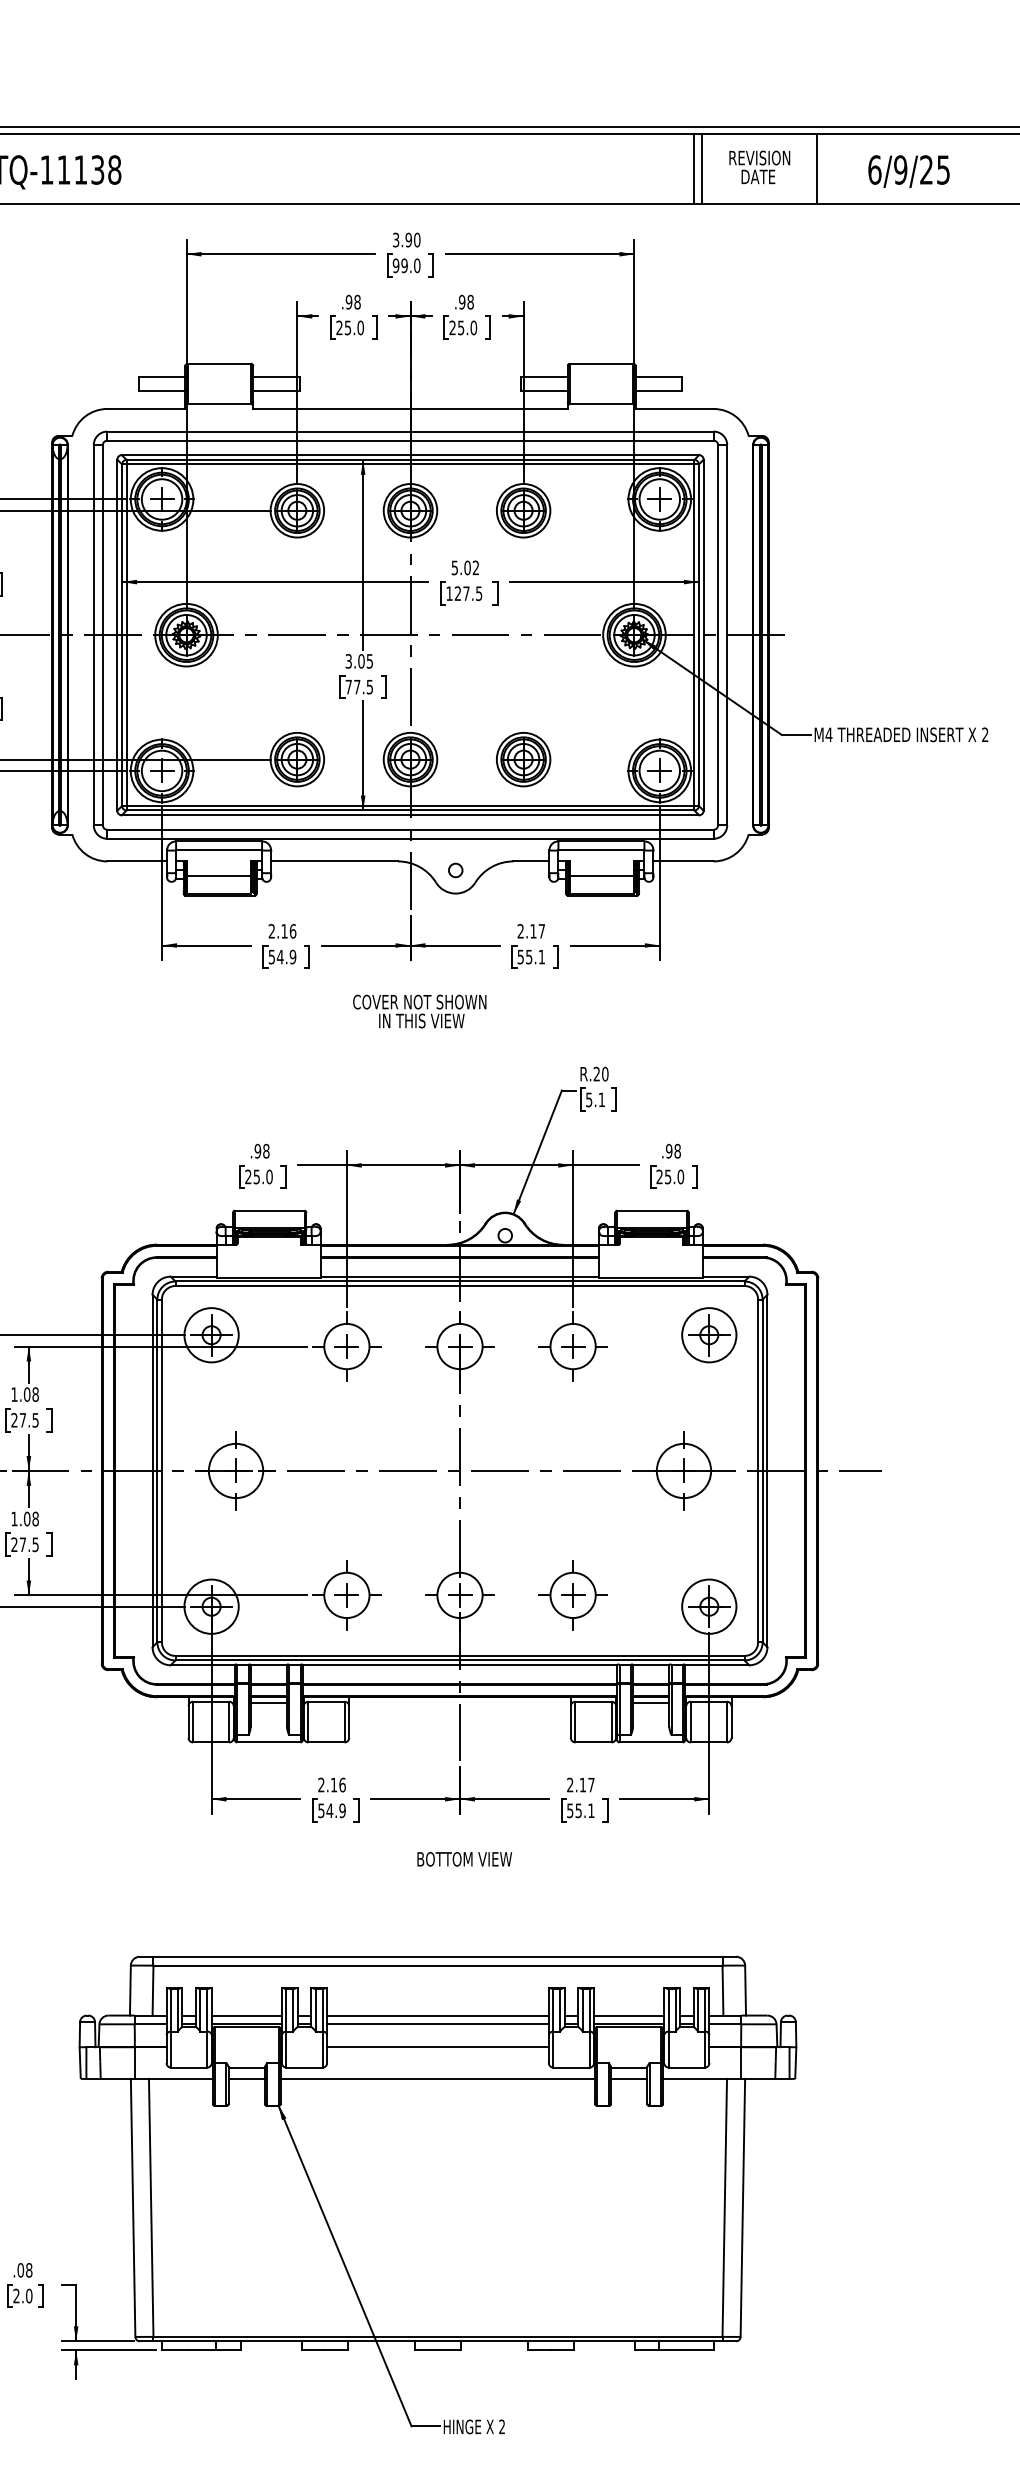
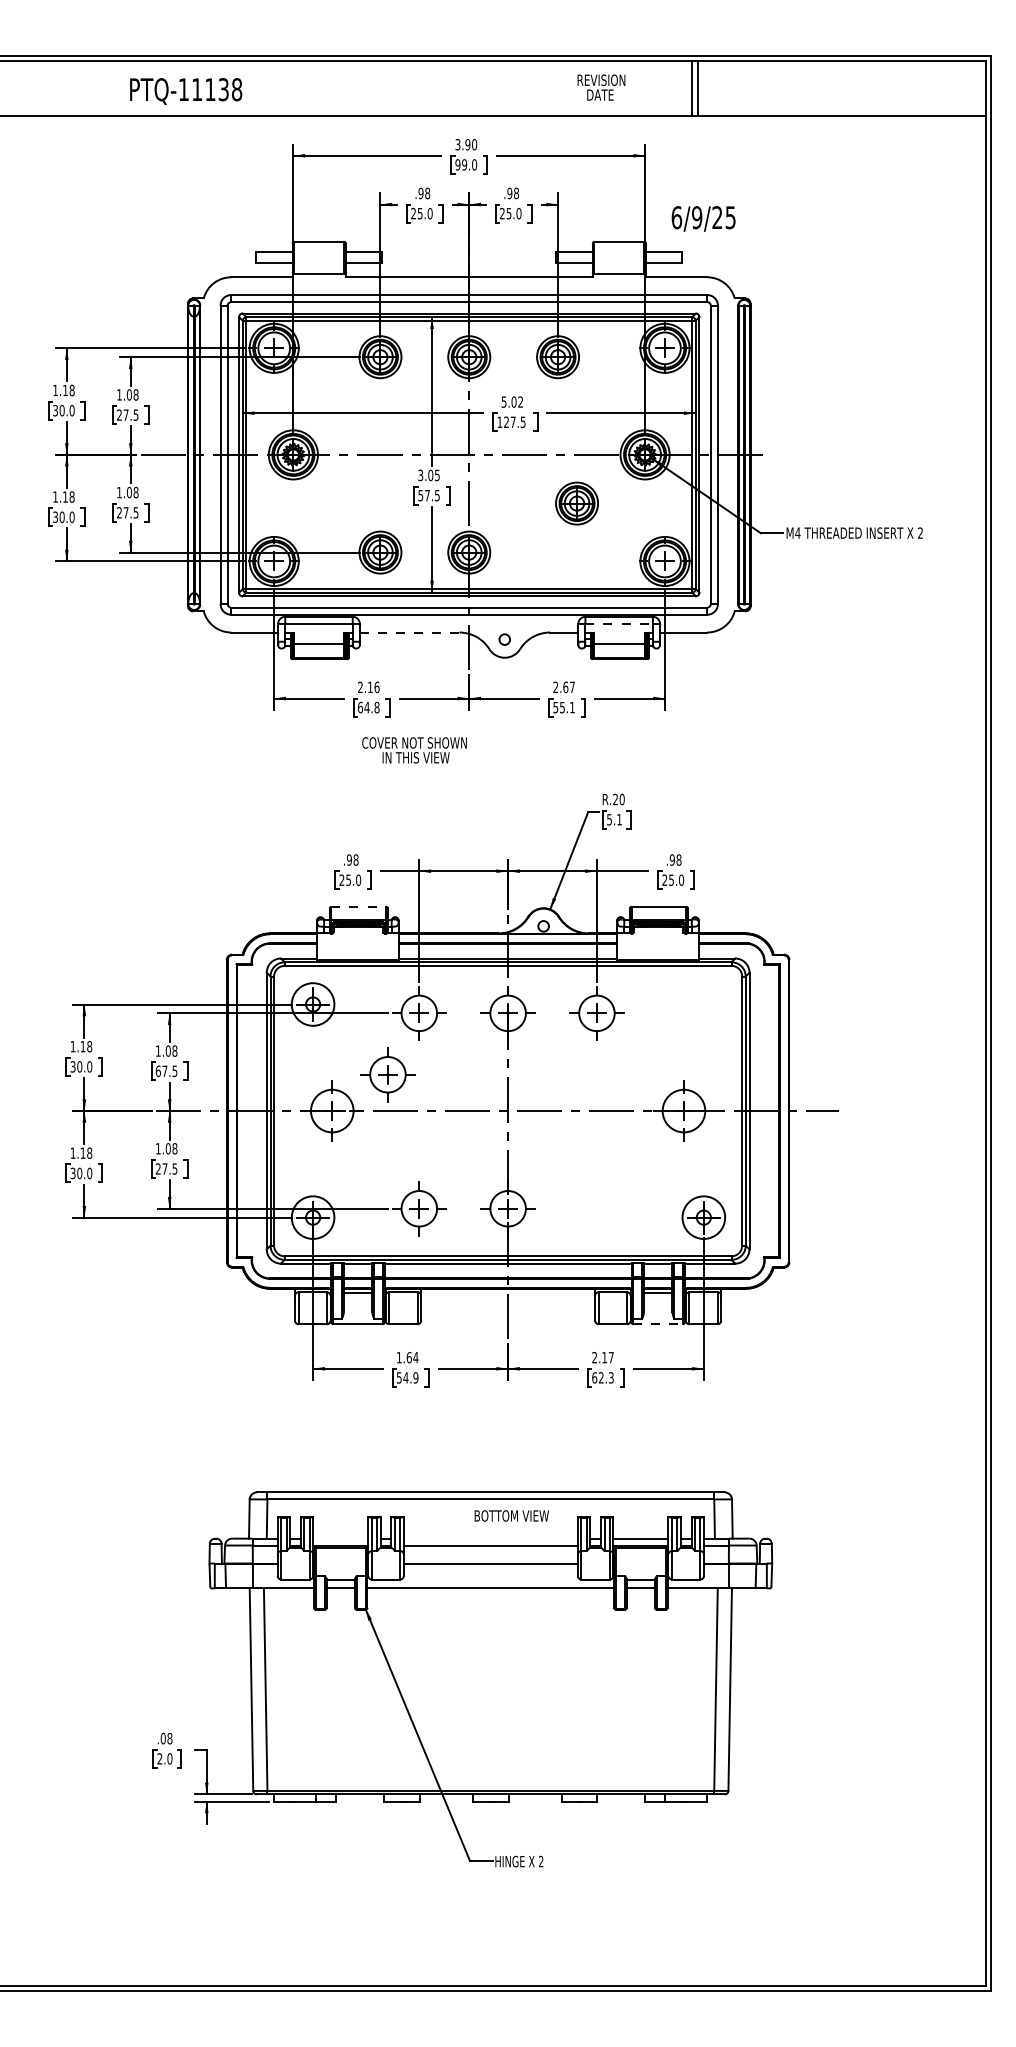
text: (759, 167) -> (601, 87), moved
line: (817, 168) -> (788, 88), removed
text: (908, 171) -> (703, 218), moved
text: (348, 686) -> (420, 495), 77.5 -> 57.5
part: (522, 759) -> (576, 503), moved
line: (601, 849) -> (619, 623), solid -> dashed
line: (334, 861) -> (409, 632), solid -> dashed
text: (533, 931) -> (565, 687), 2.17 -> 2.67
text: (282, 956) -> (368, 707), 54.9 -> 64.8
text: (419, 1011) -> (414, 750), moved
line: (270, 1210) -> (359, 906), solid -> dashed
part: (708, 1335) -> (703, 1004), removed
text: (13, 1420) -> (157, 1071), 27.5 -> 67.5
part: (572, 1595) -> (387, 1074), moved
line: (651, 1742) -> (658, 1324), solid -> dashed
text: (331, 1784) -> (407, 1357), 2.16 -> 1.64
text: (580, 1810) -> (602, 1377), 55.1 -> 62.3
text: (464, 1858) -> (511, 1515), moved
line: (246, 2015) -> (340, 1538), removed
line: (437, 2015) -> (490, 1538), removed

